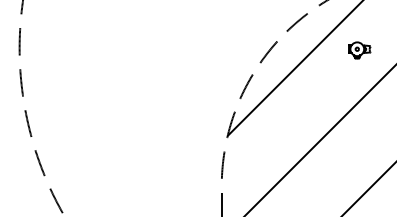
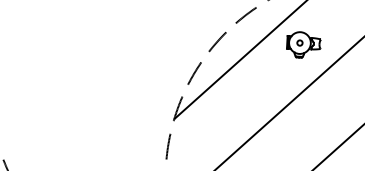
part: (359, 50) -> (303, 45), size x1.67

